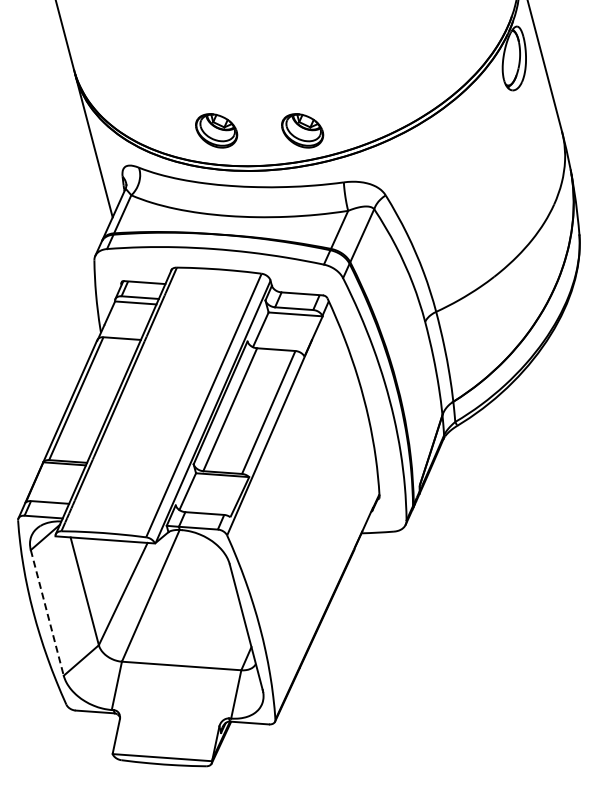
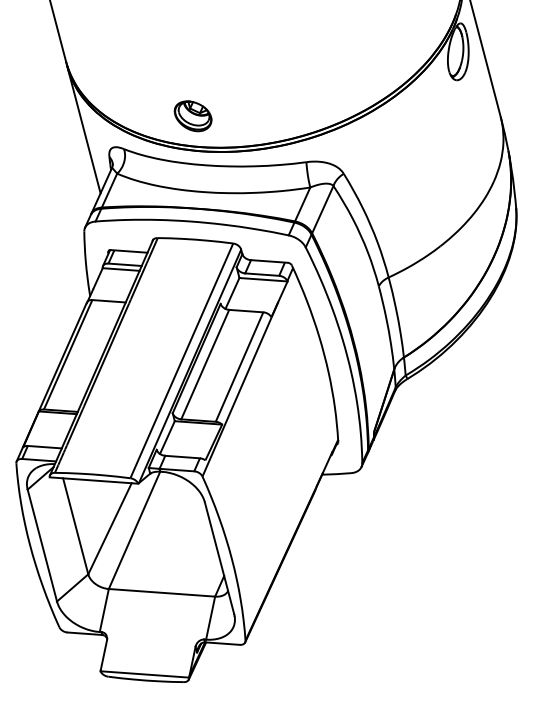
part: (302, 130) -> (269, 115), removed
line: (47, 612) -> (42, 545), dashed -> solid

